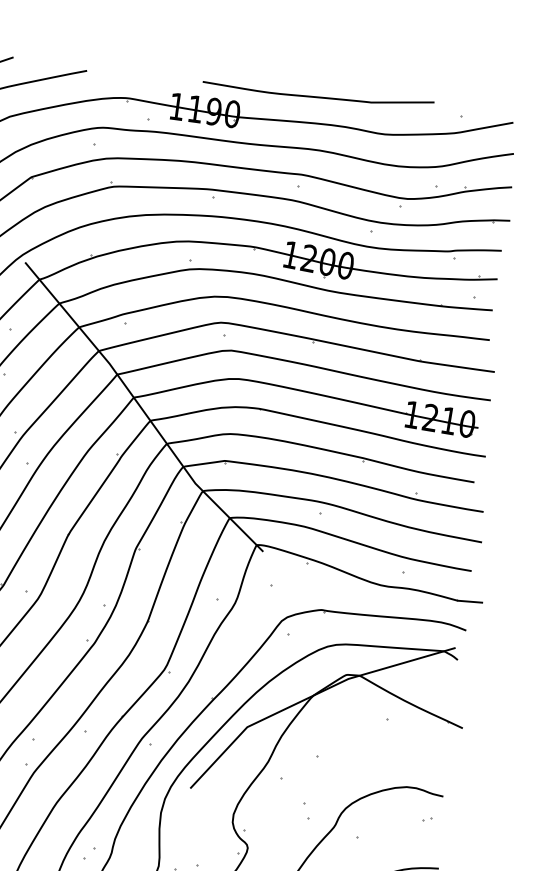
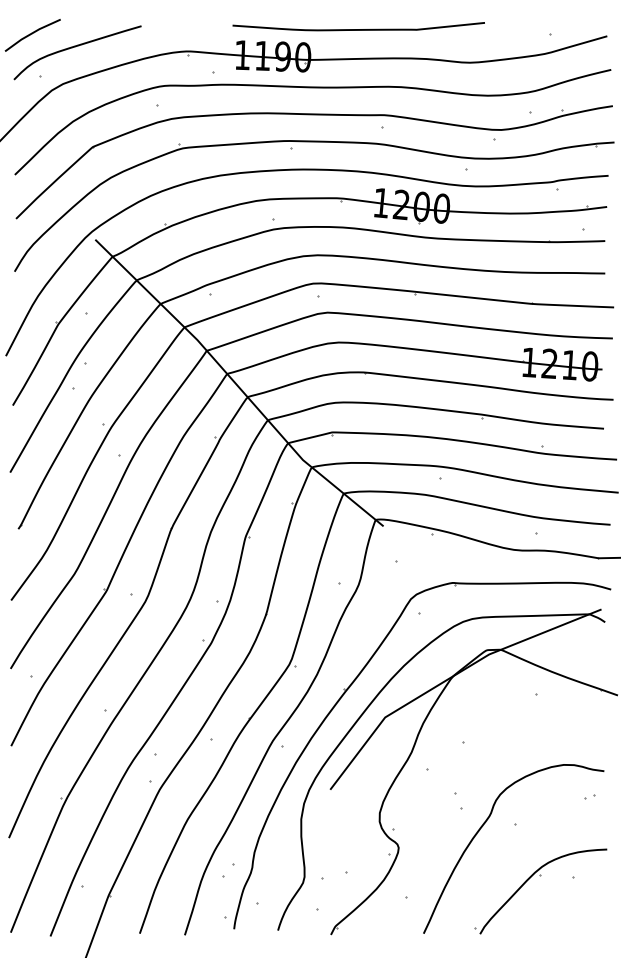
curve: (317, 96) -> (358, 29), moved

